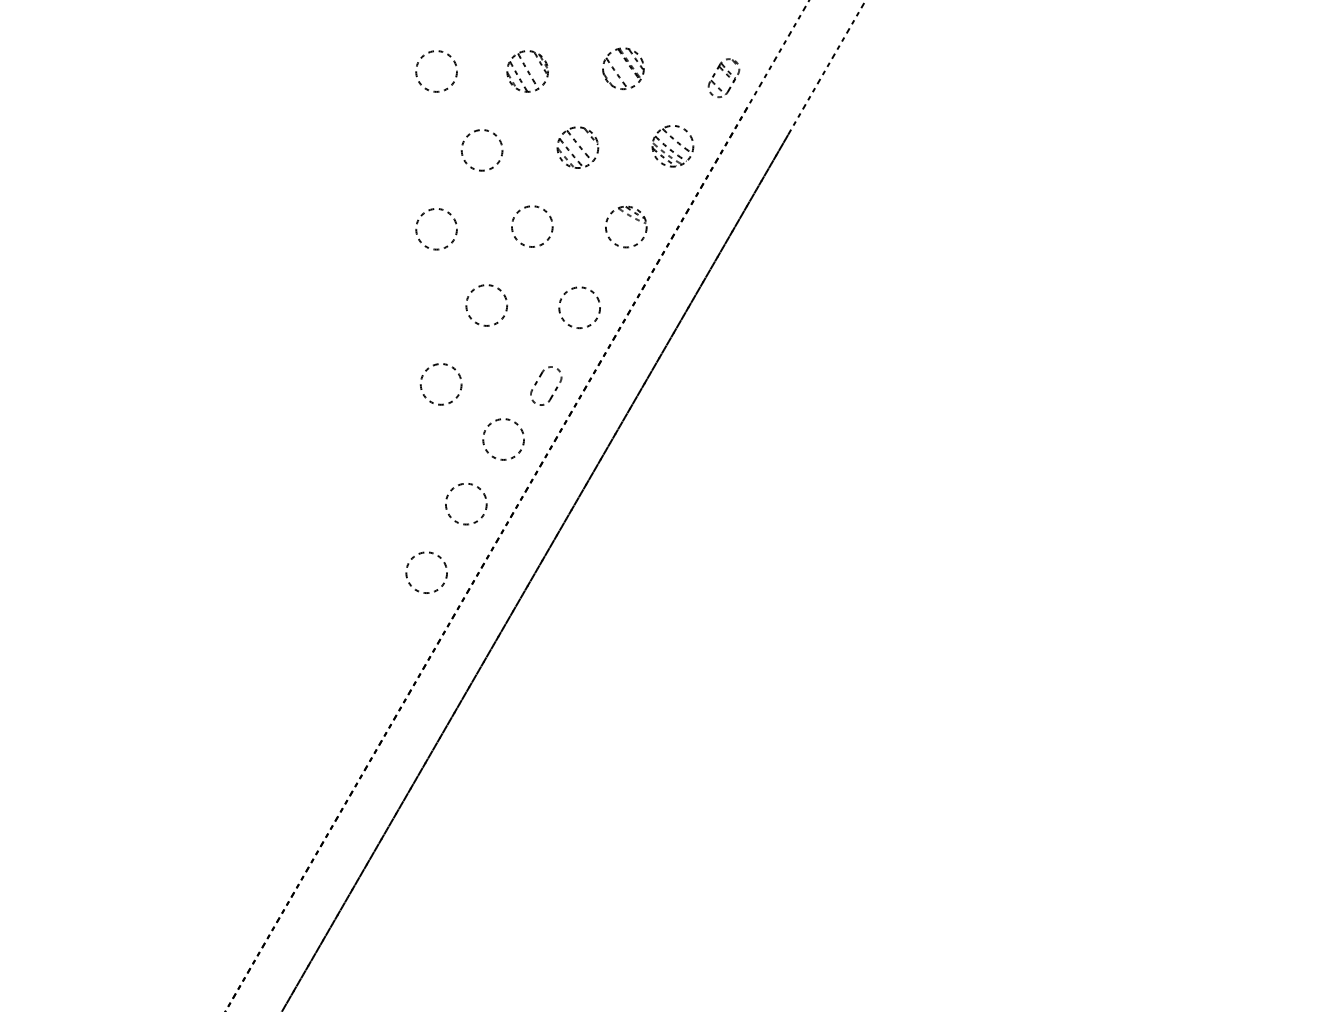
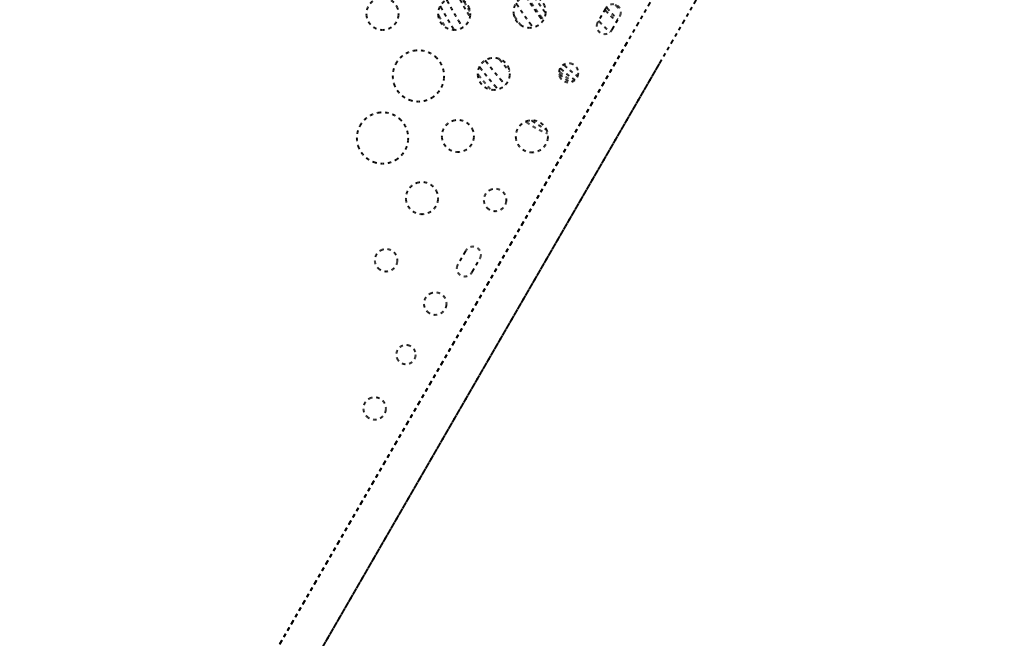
part: (672, 146) -> (568, 72), size x0.6
circle: (481, 150) -> (417, 76), size x1.6
circle: (436, 229) -> (382, 138), size x1.6
circle: (579, 307) -> (495, 199), size x0.7
circle: (440, 384) -> (385, 260), size x0.7
circle: (503, 439) -> (435, 303), size x0.7
circle: (466, 504) -> (406, 354), size x0.6
circle: (426, 572) -> (374, 408), size x0.7

